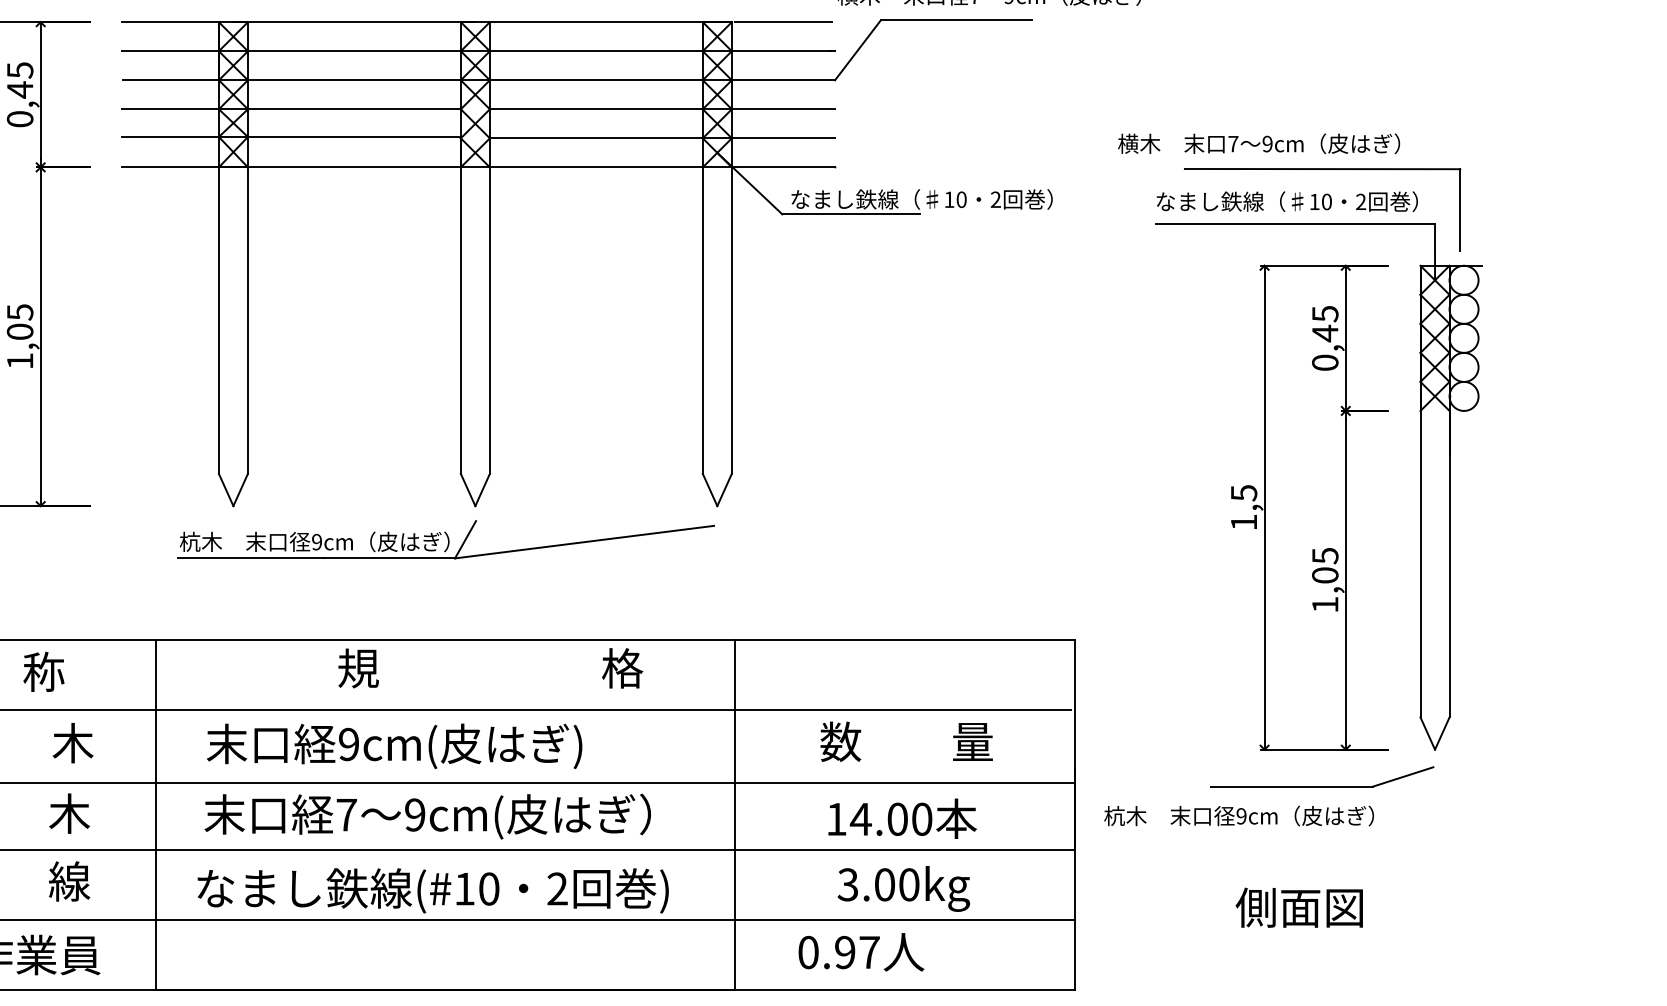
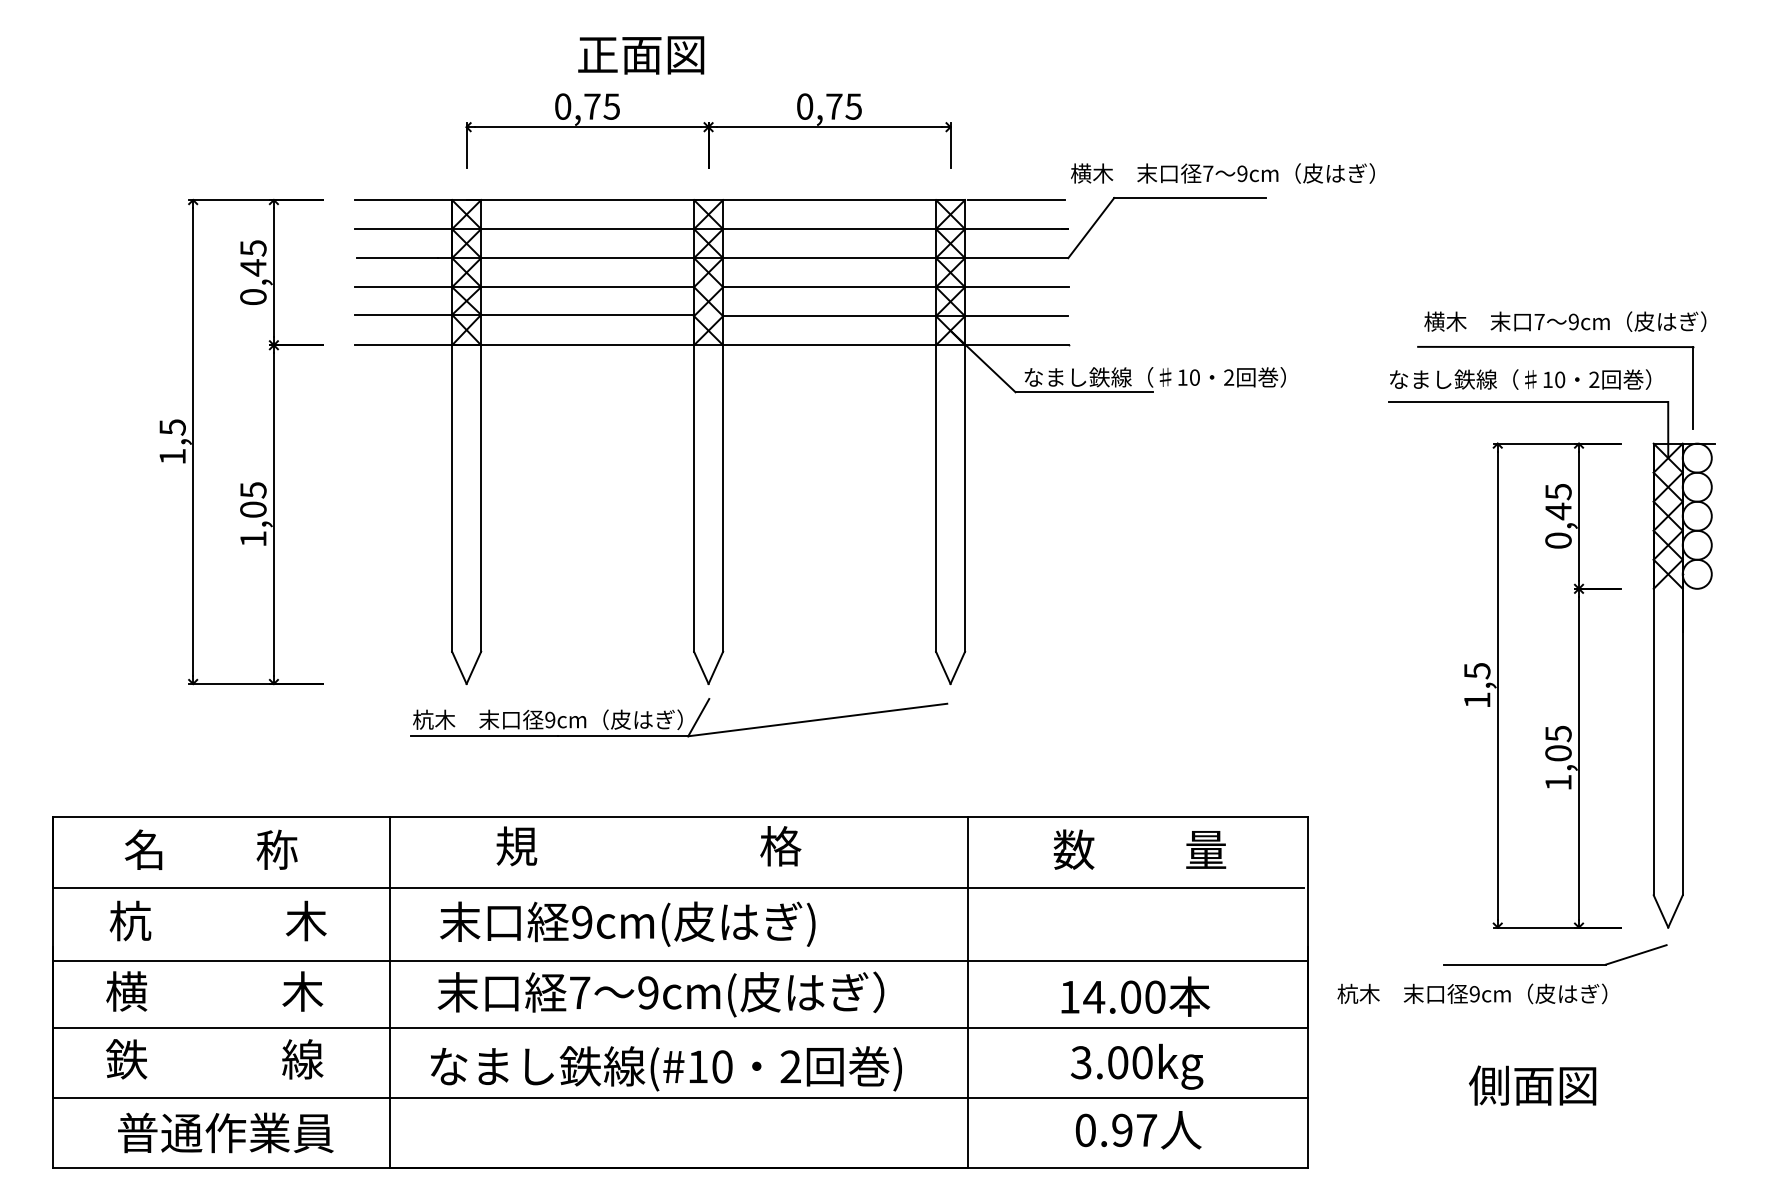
text: (1259, 143) -> (1565, 321), moved
text: (490, 668) -> (648, 846), moved
text: (906, 741) -> (1139, 849), moved
text: (861, 952) -> (1138, 1130), moved

